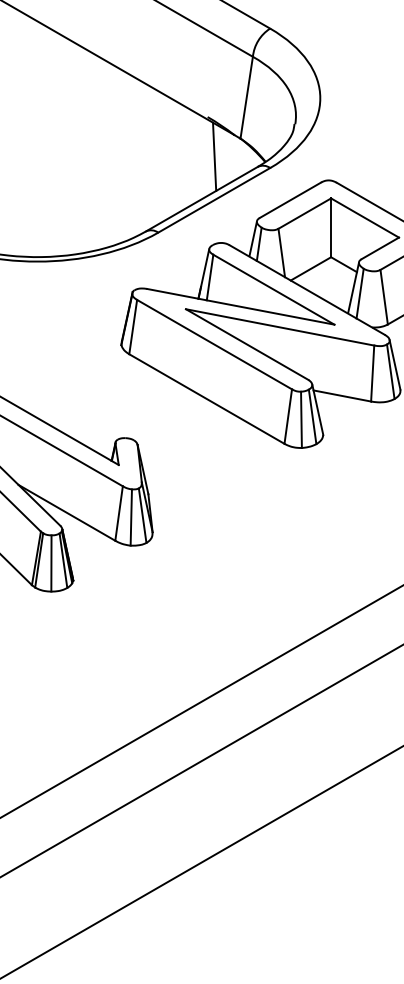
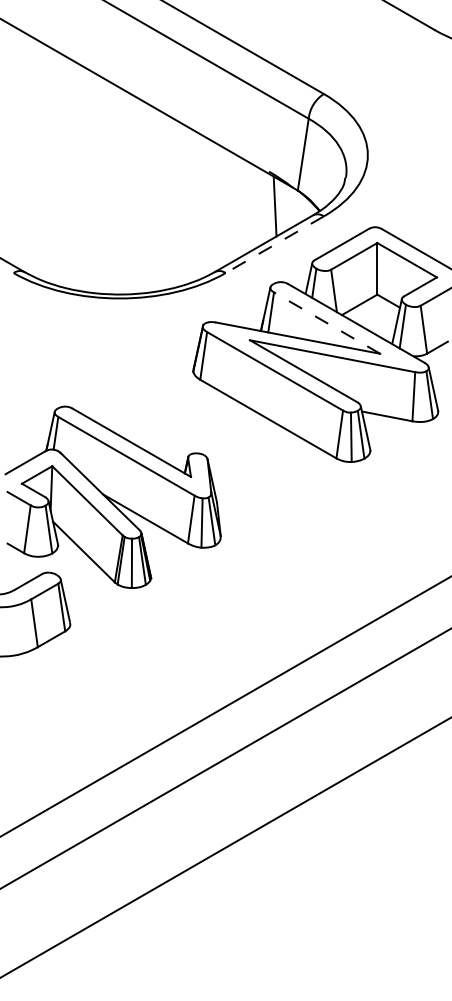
line: (213, 200) -> (274, 244), solid -> dashed
line: (273, 288) -> (326, 322), solid -> dashed

